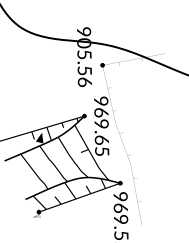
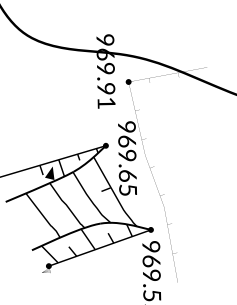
text: (84, 62) -> (106, 78), 905.56 -> 969.91

